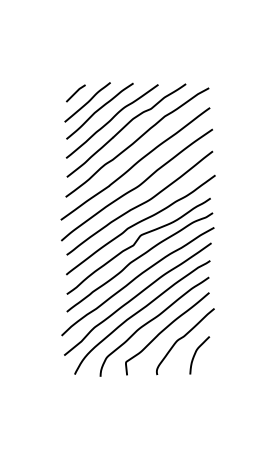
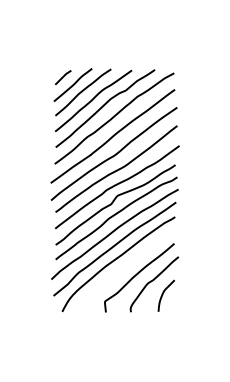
curve: (150, 322) -> (125, 268), removed

